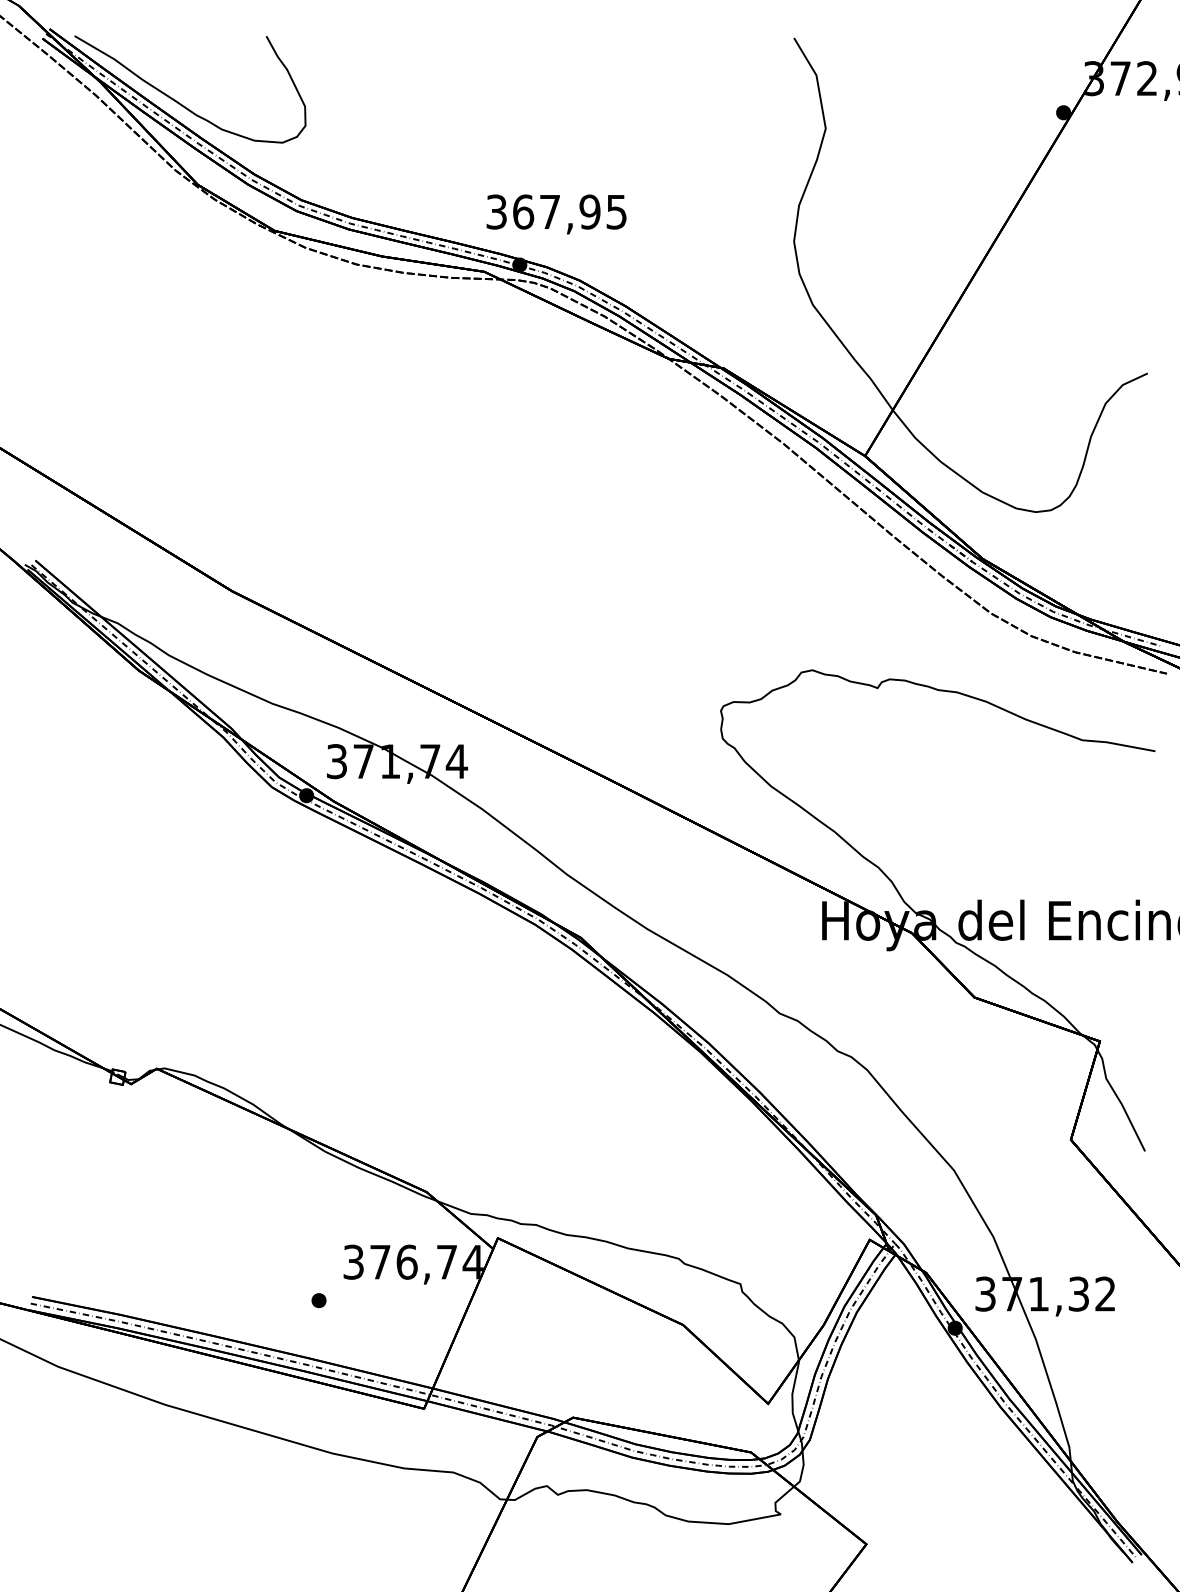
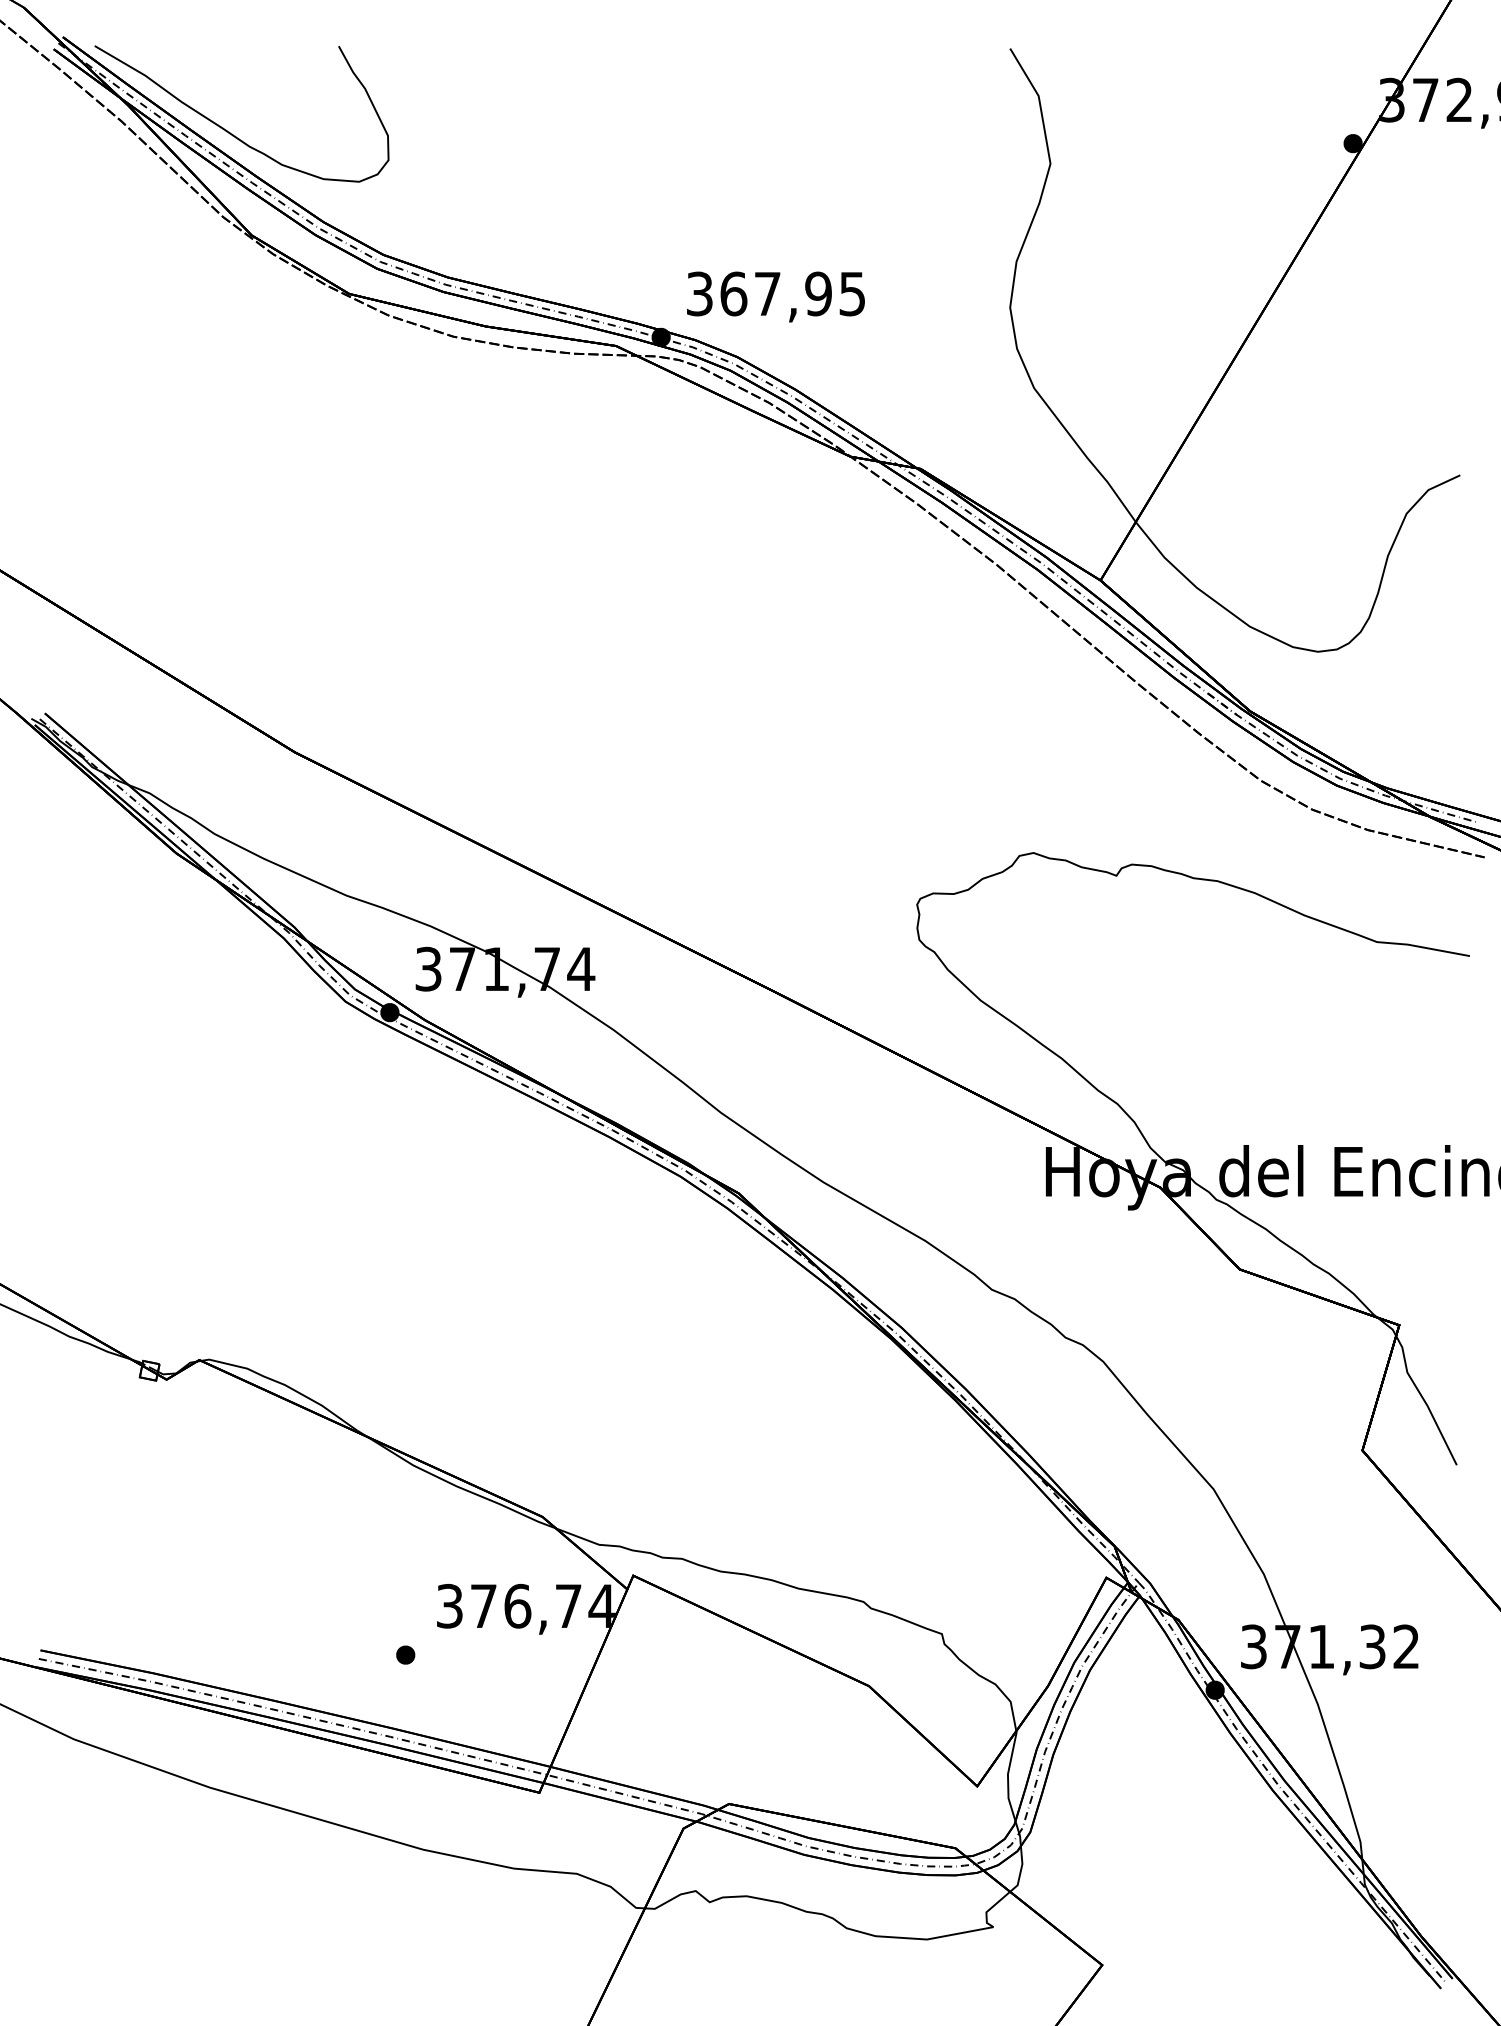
text: (556, 214) -> (775, 296), moved

